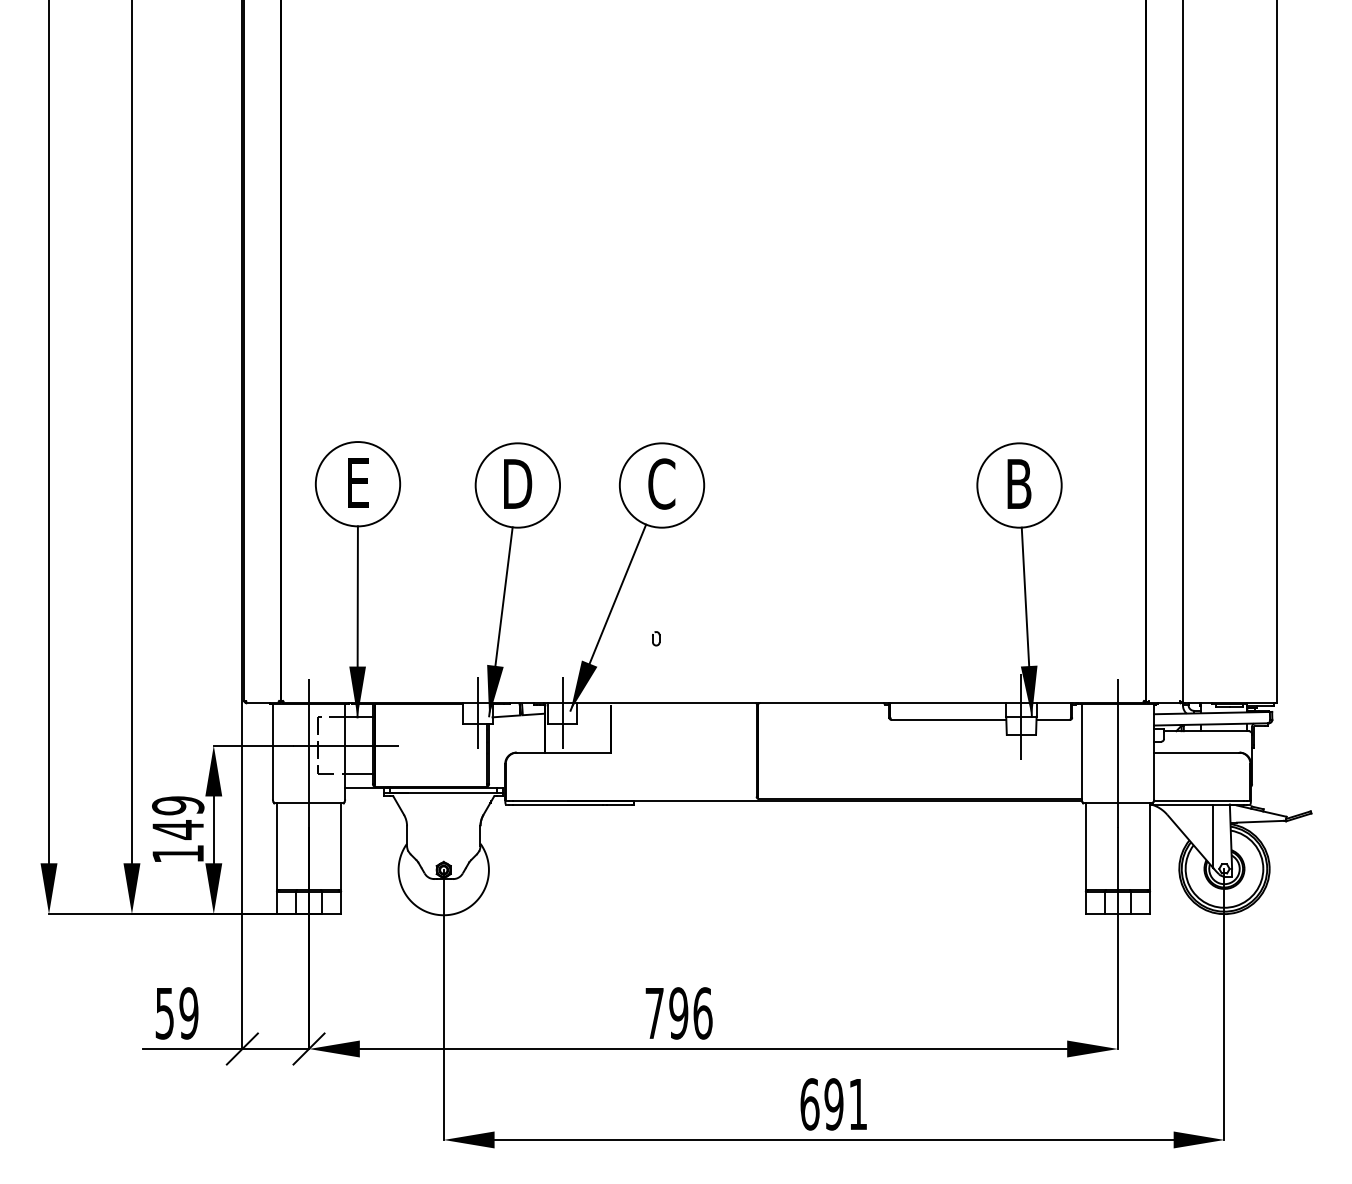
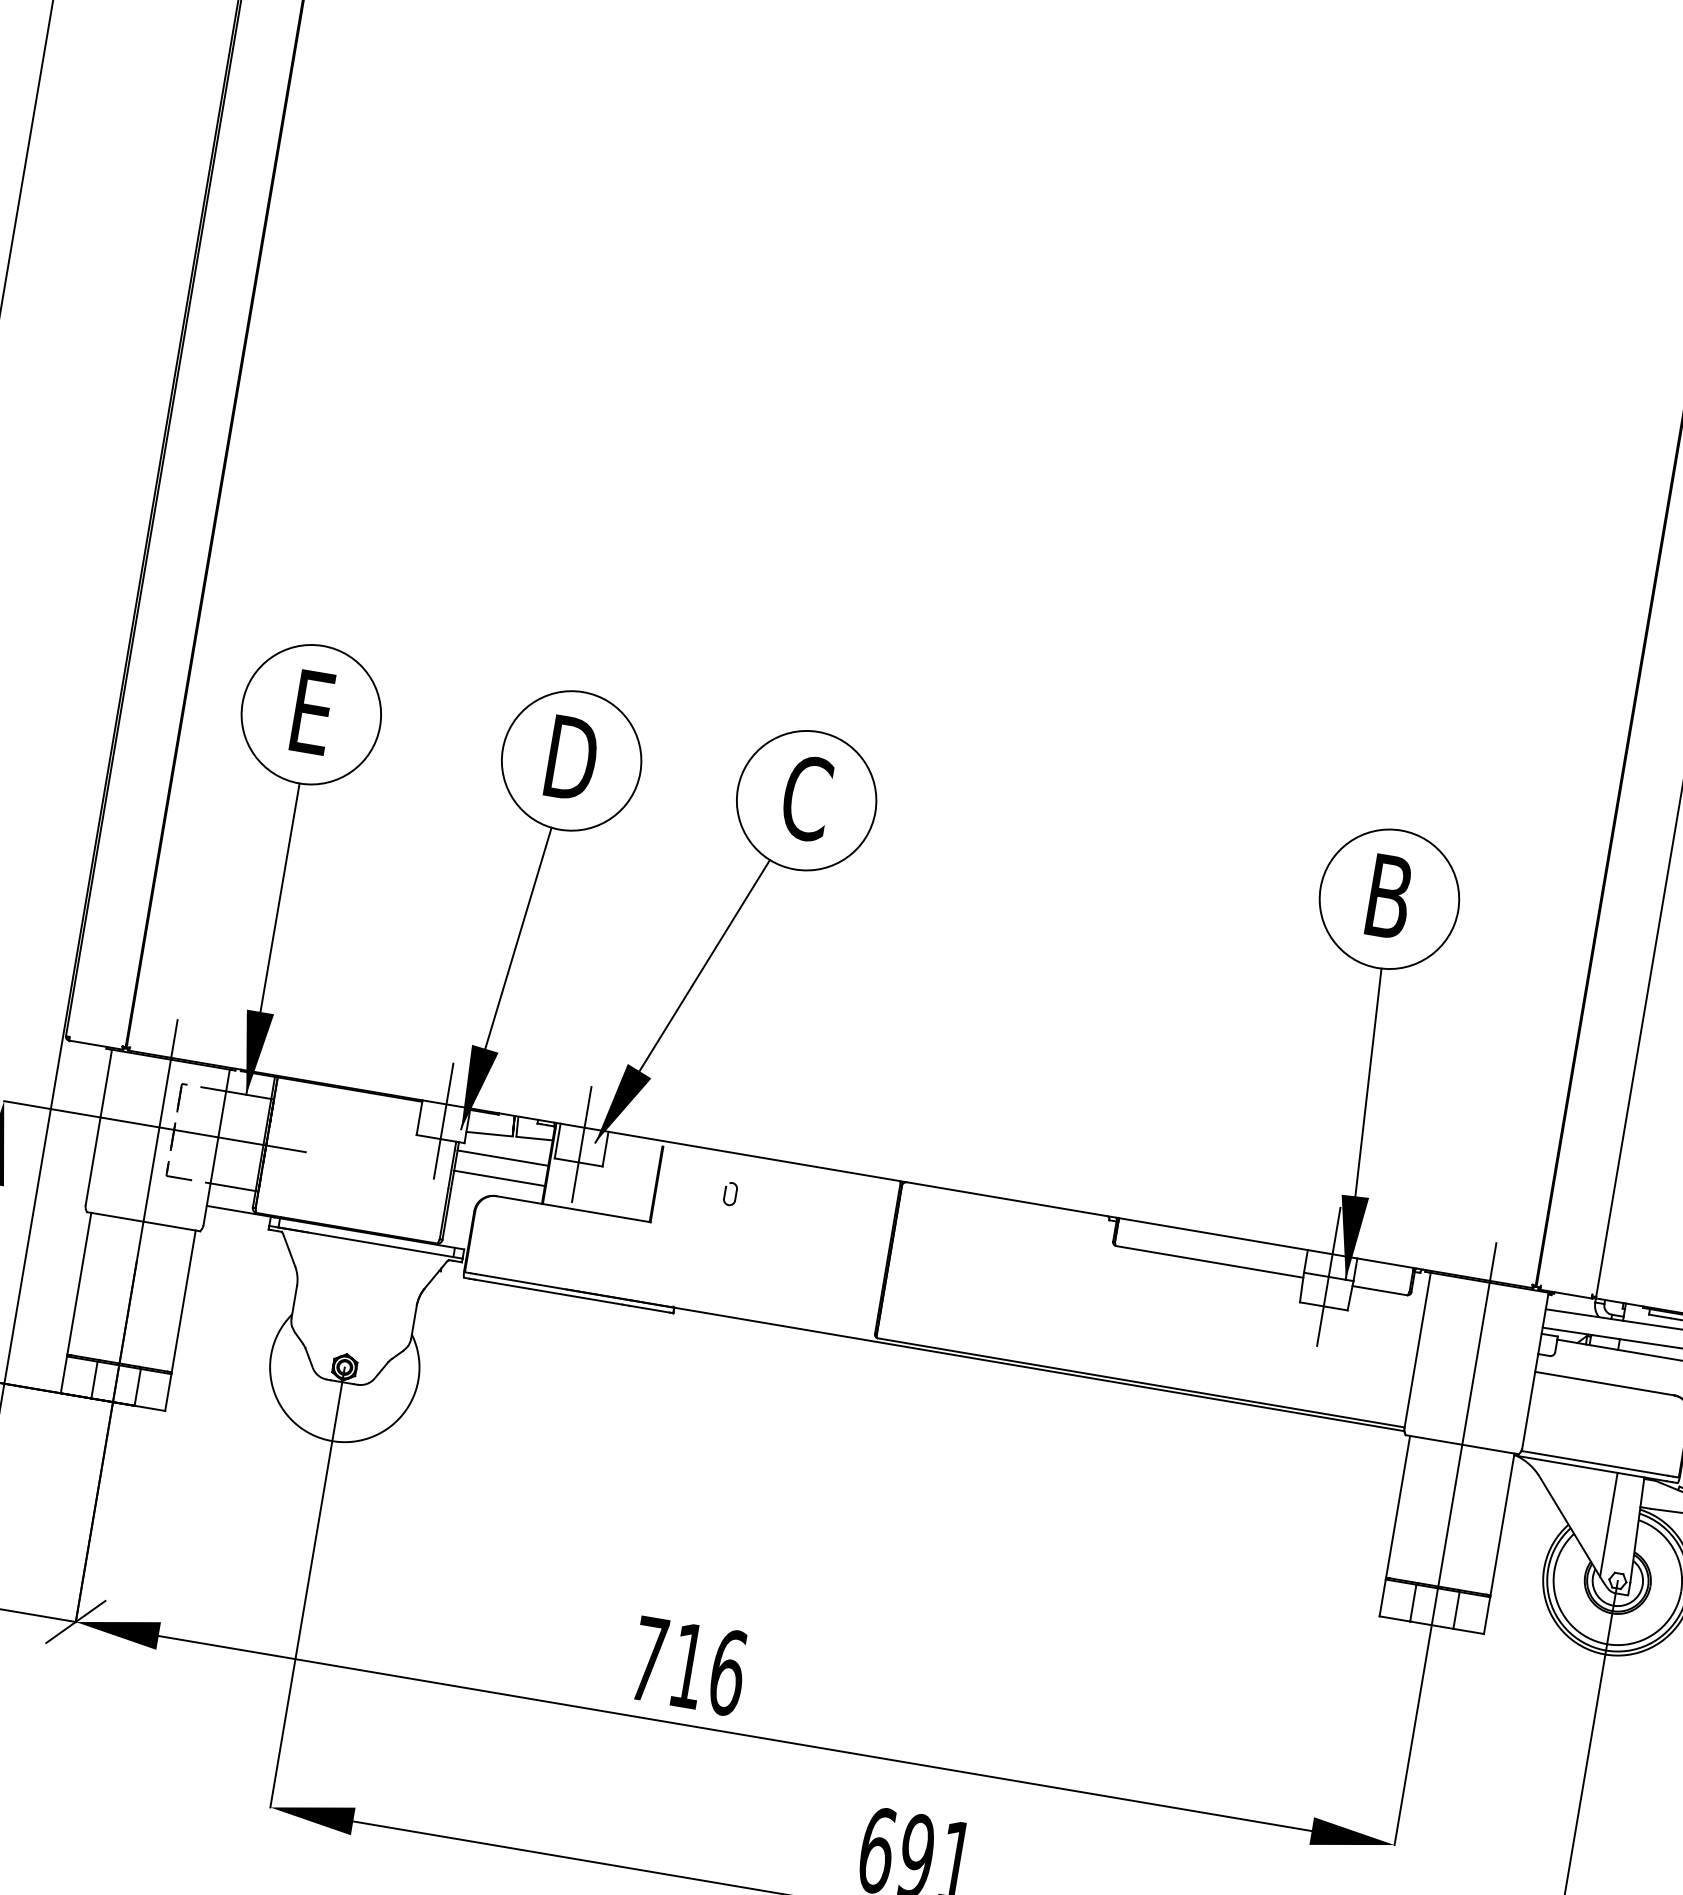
part: (656, 638) -> (730, 1193), moved
line: (516, 729) -> (502, 1158), added
line: (516, 741) -> (498, 1177), added
text: (678, 1013) -> (687, 1665), 796 -> 716

